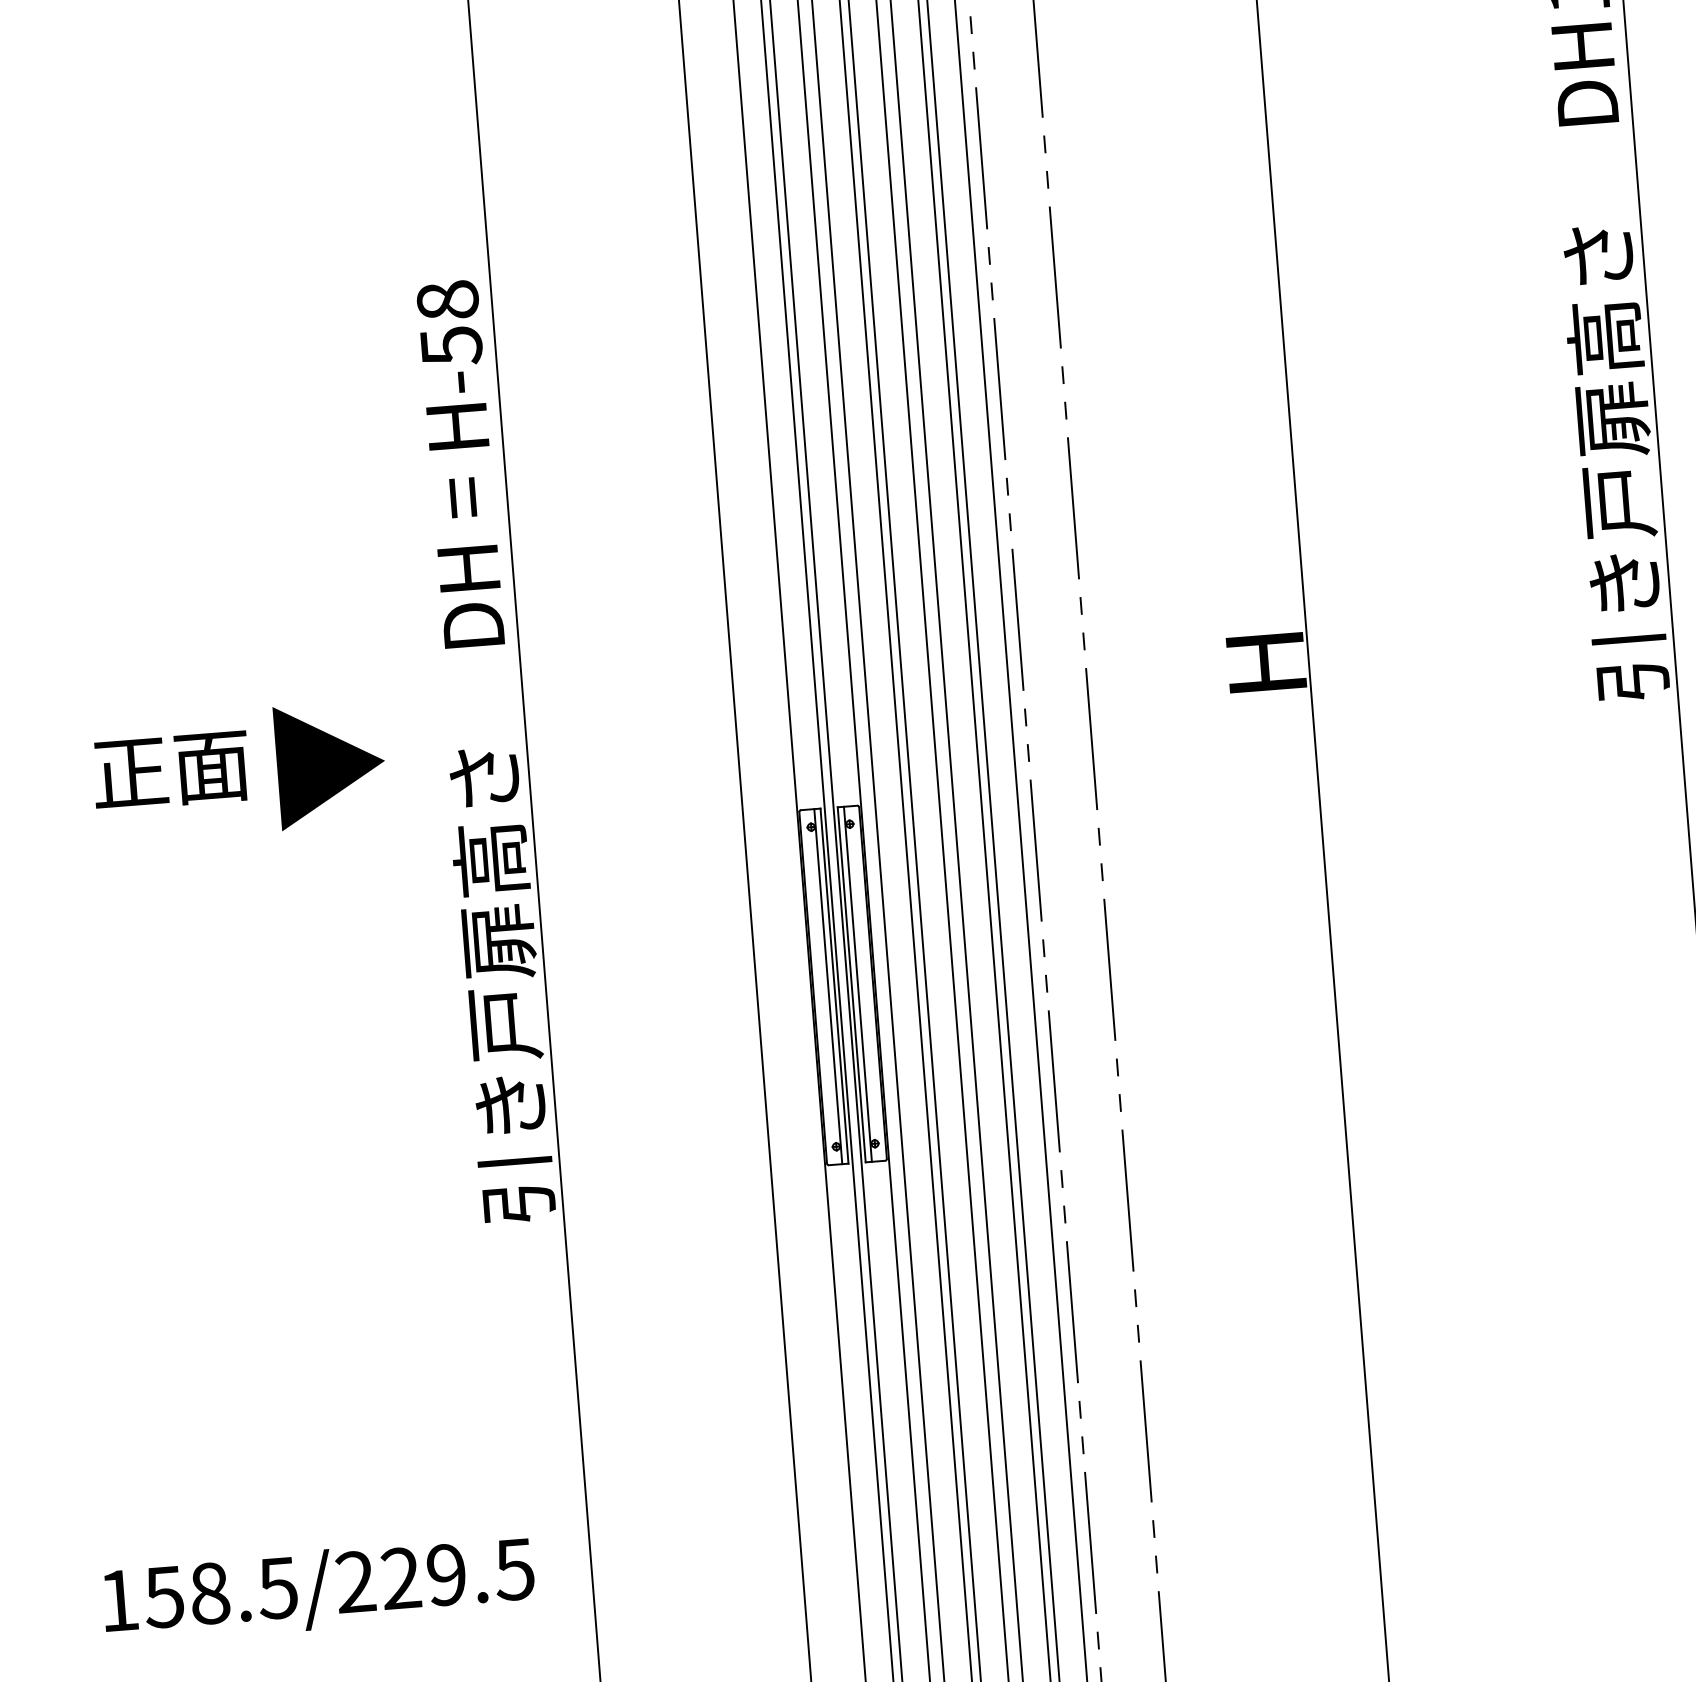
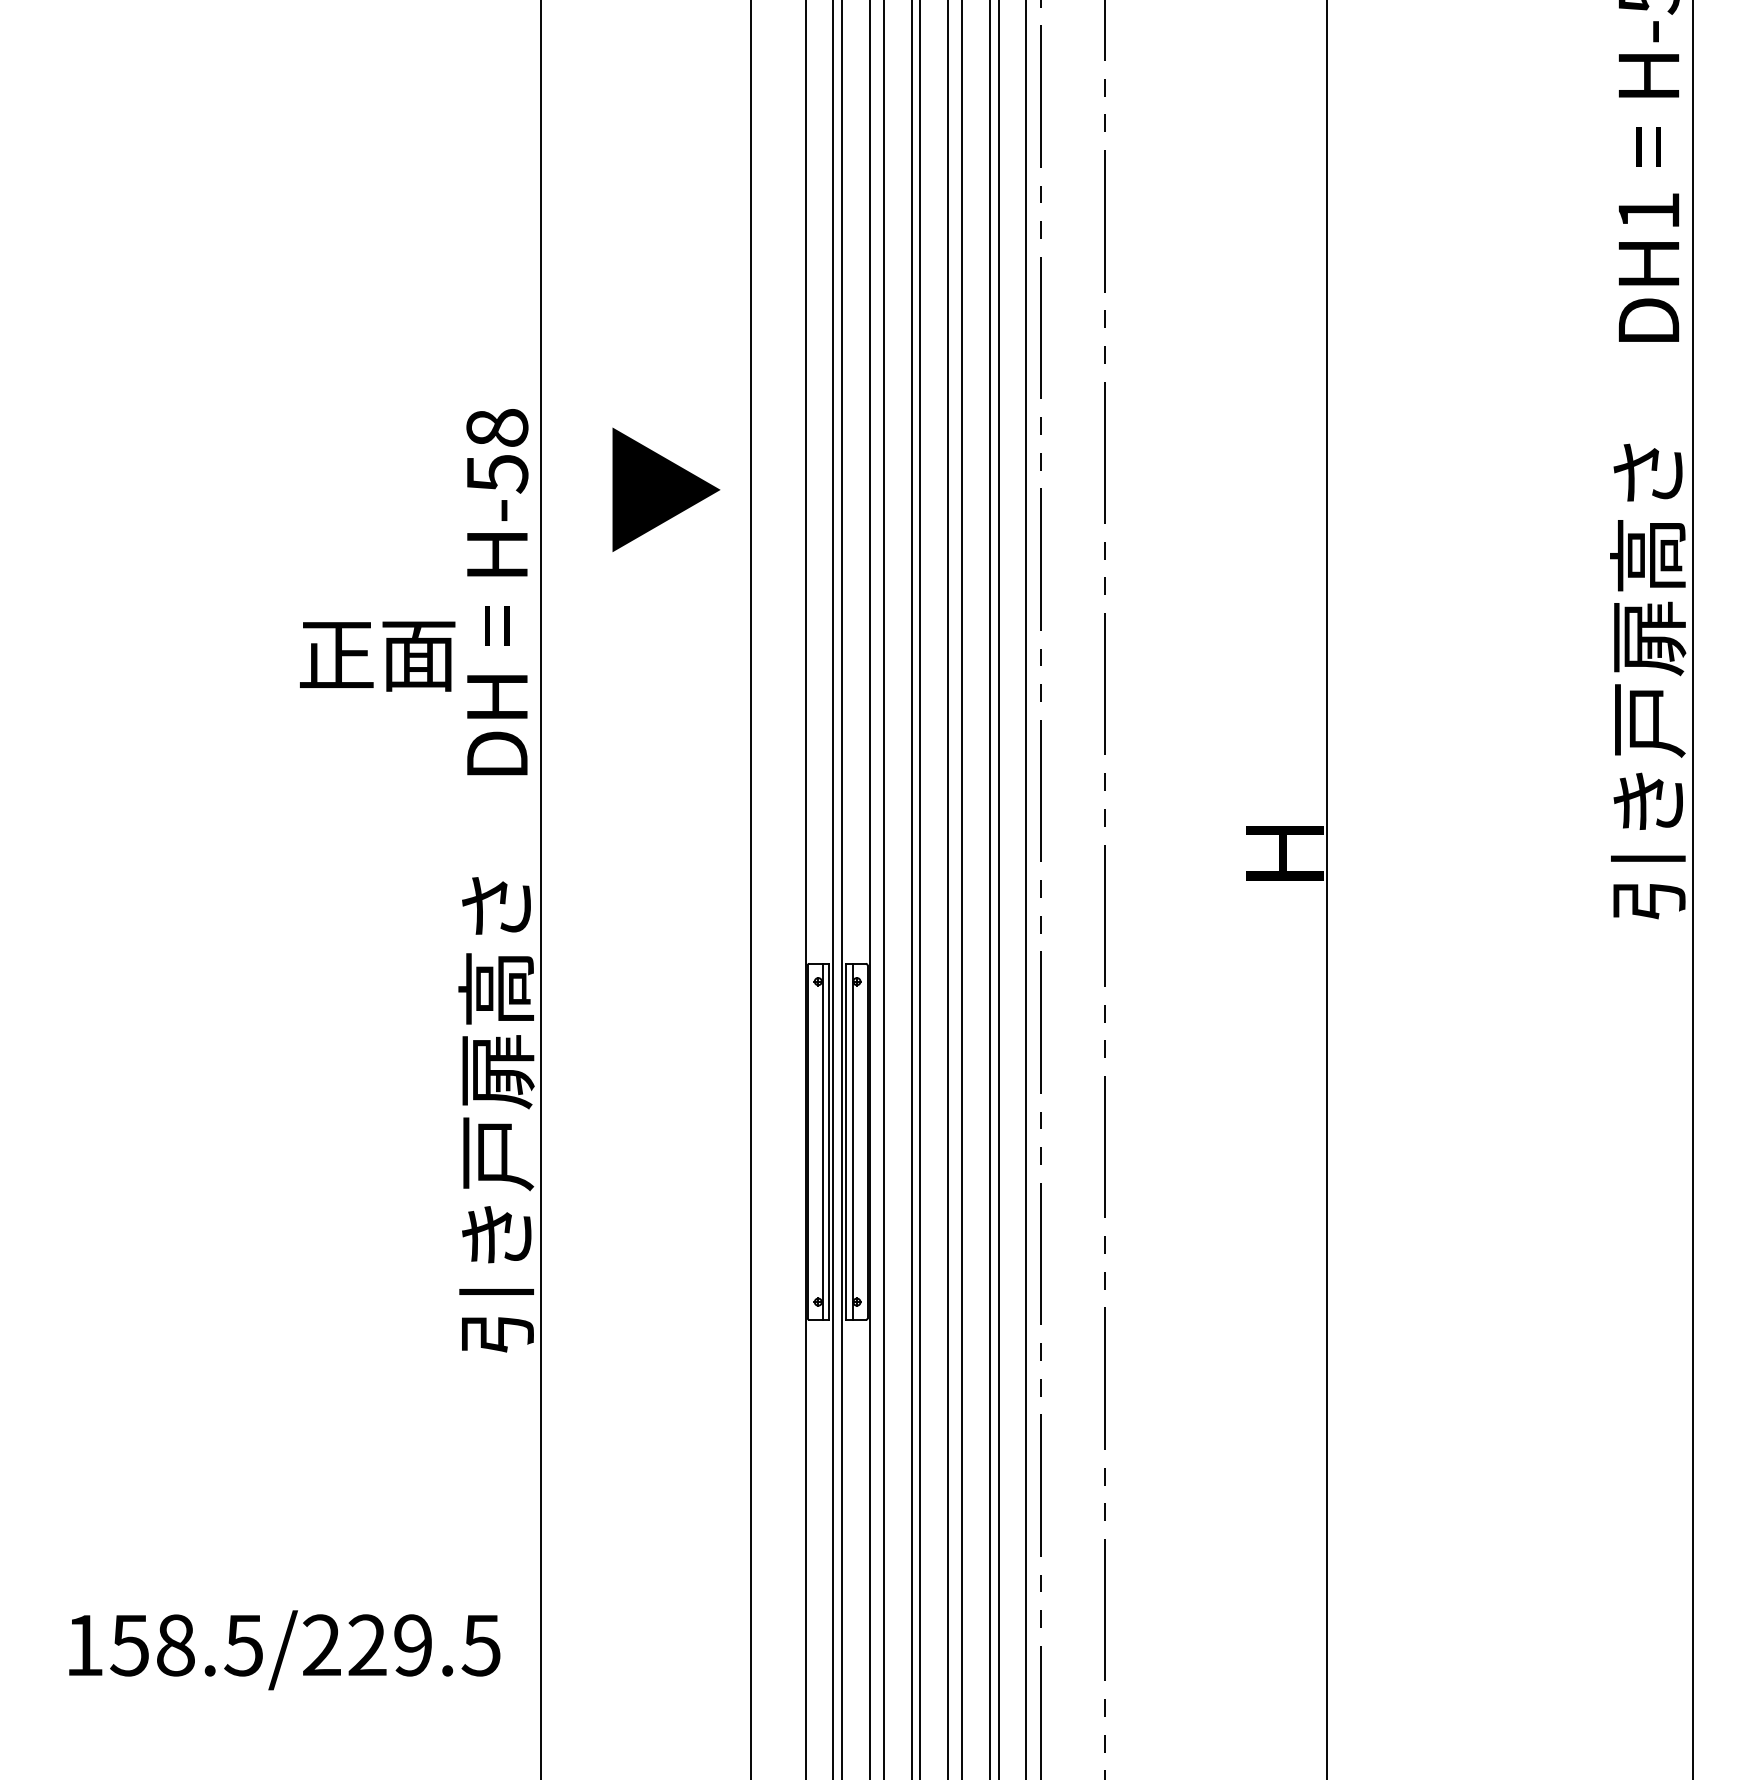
part: (331, 764) -> (666, 489), moved
text: (171, 771) -> (377, 656), moved
text: (318, 1590) -> (284, 1650), moved

